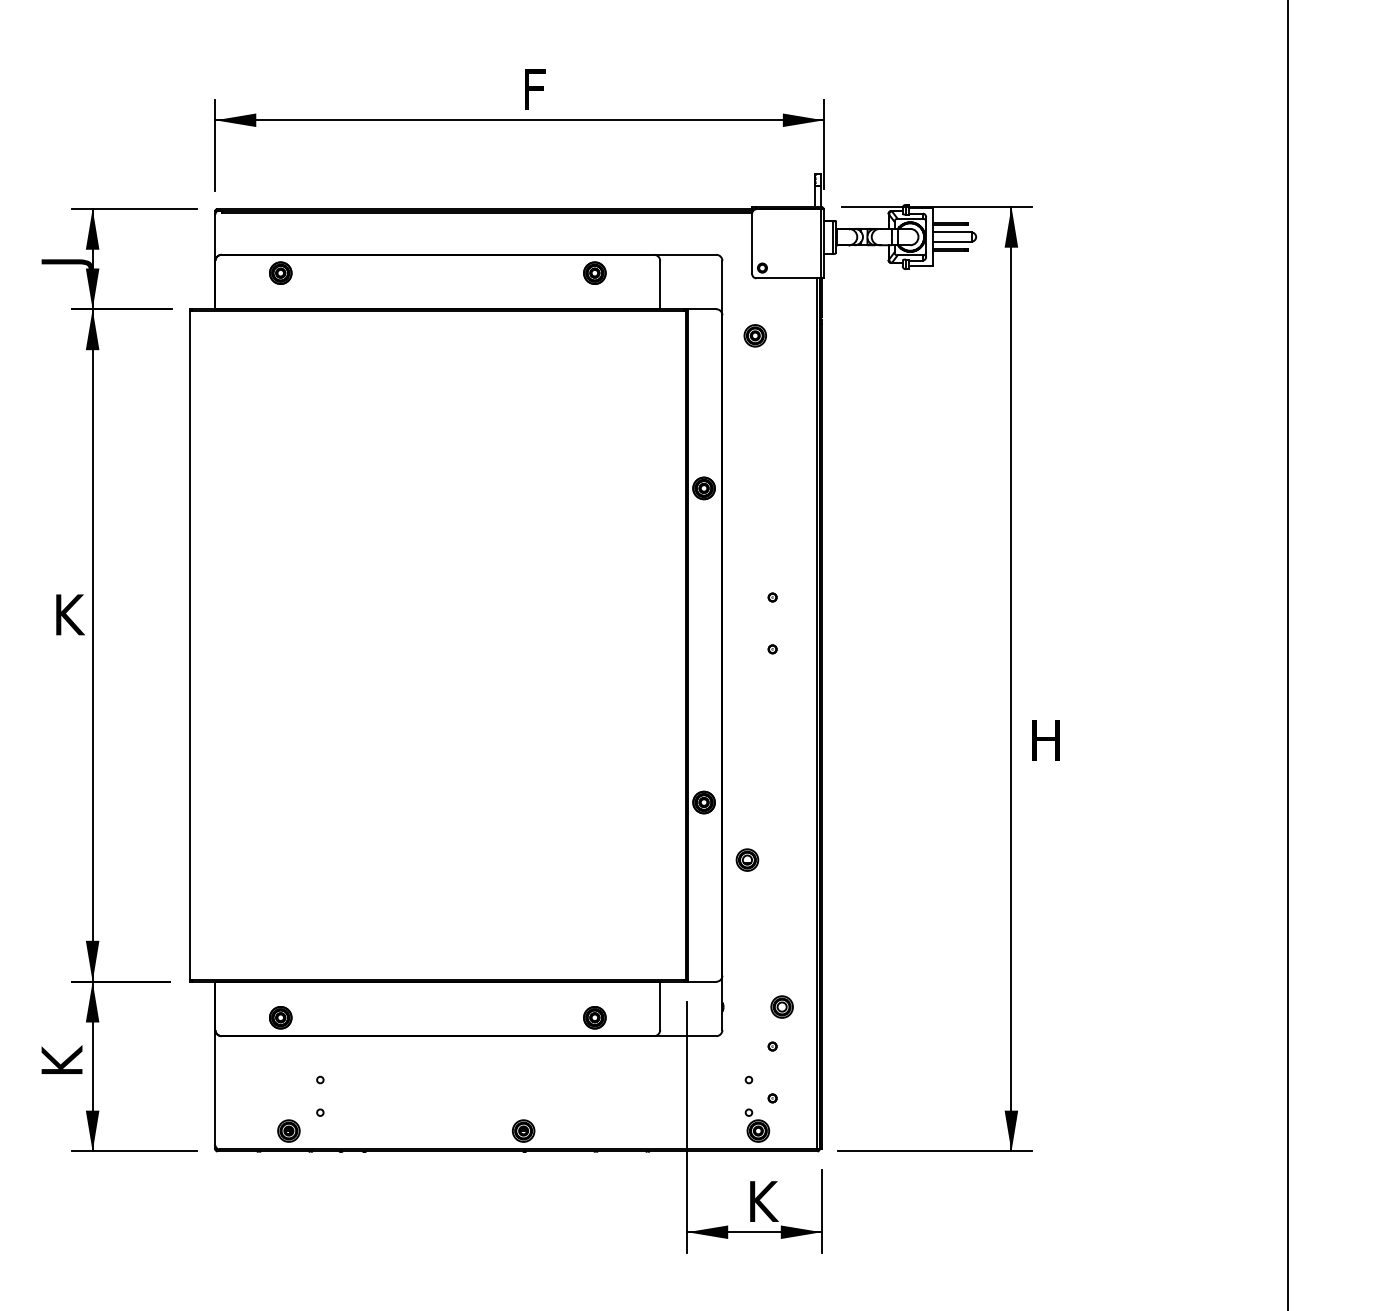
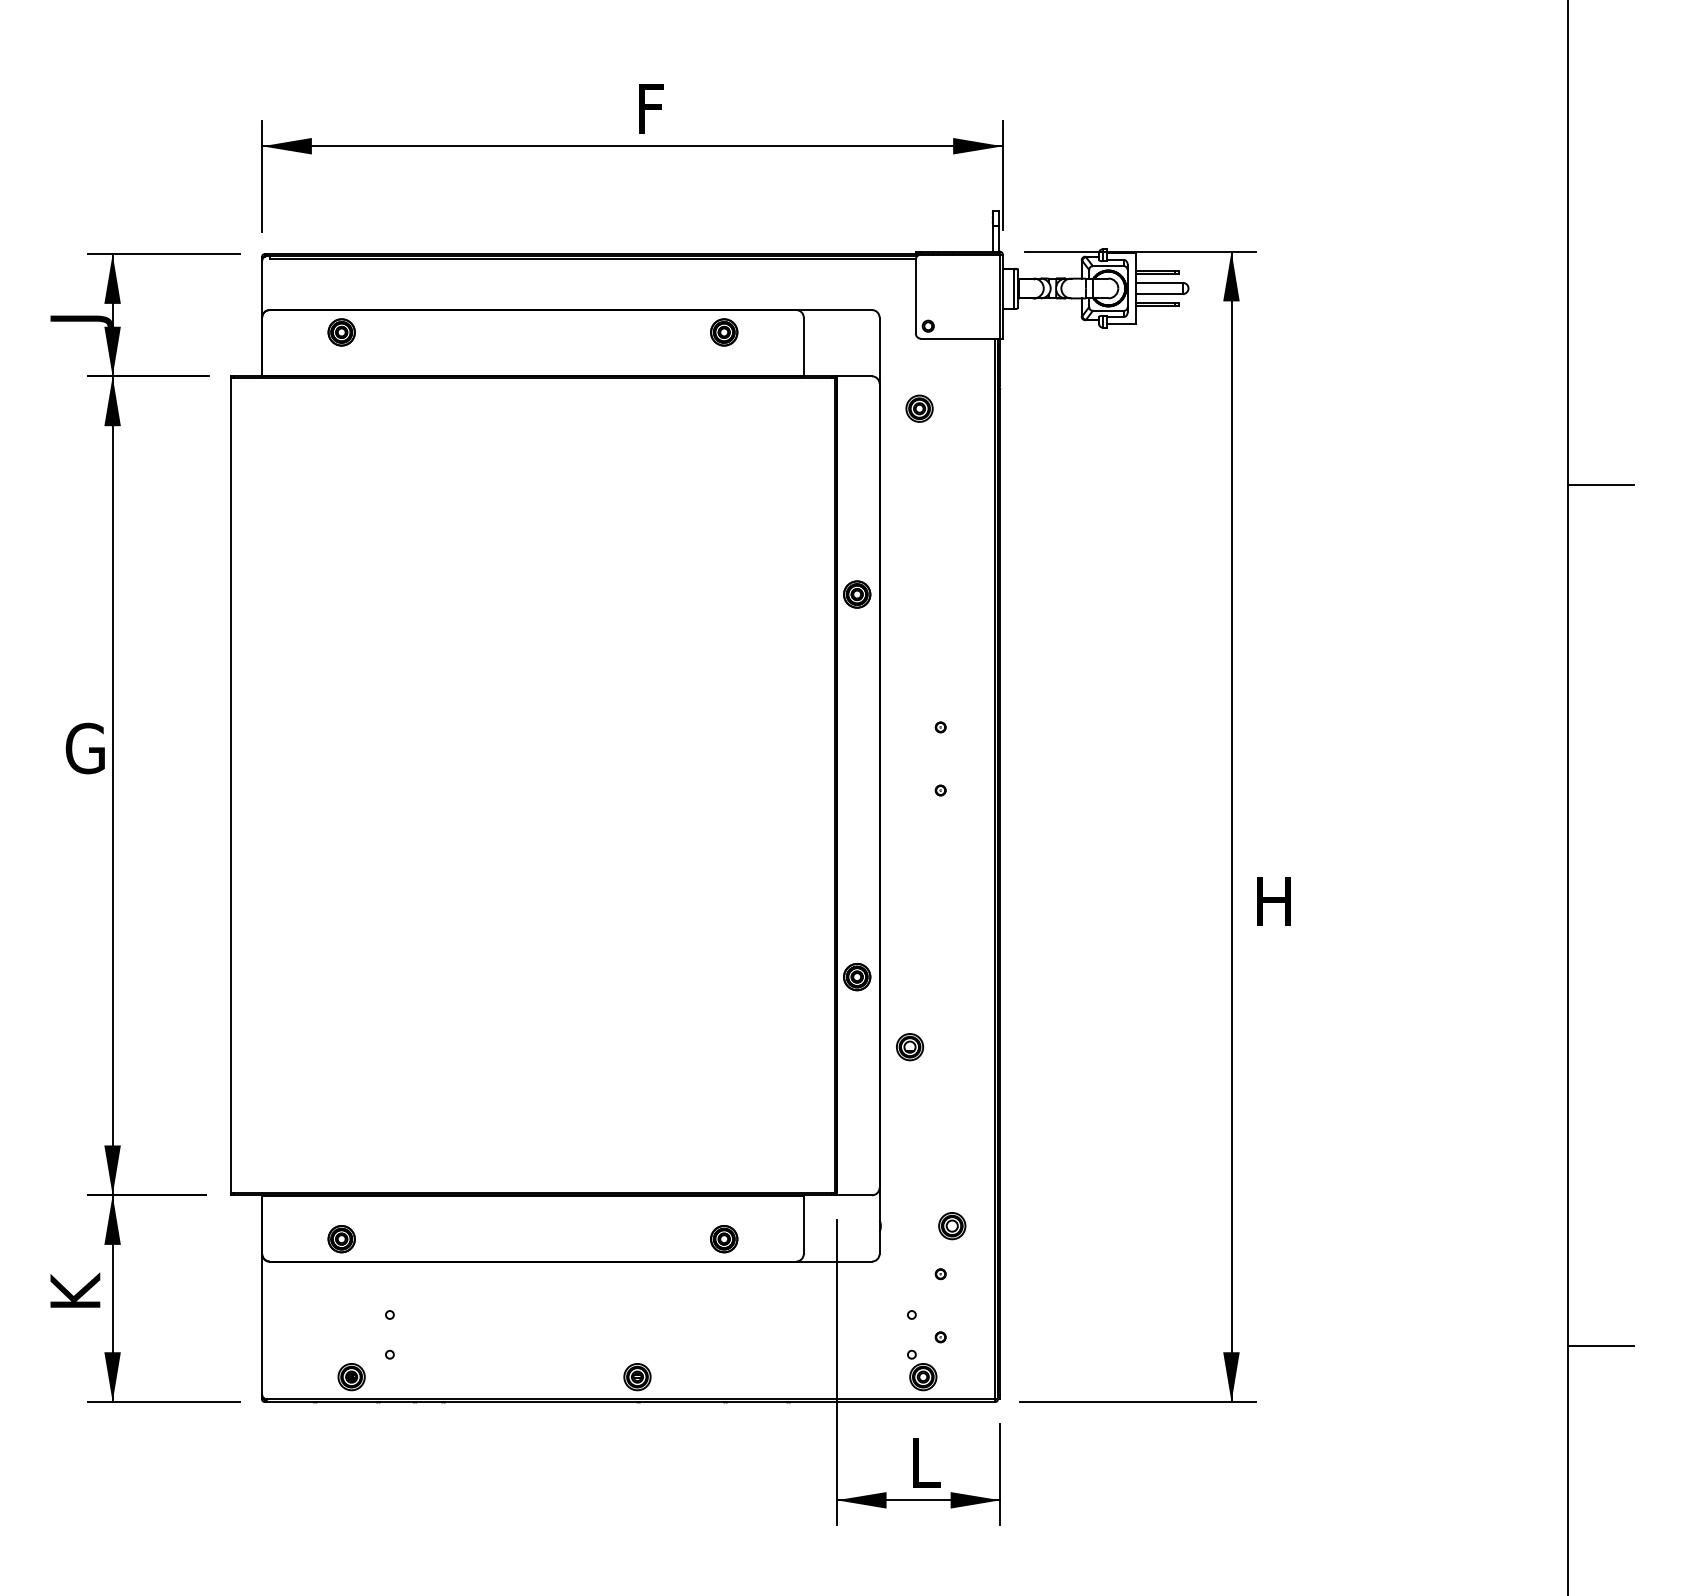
line: (1314, 398) -> (1600, 485), added
text: (69, 614) -> (84, 748), K -> G
line: (1314, 1105) -> (1600, 1346), added
text: (764, 1201) -> (930, 1462), K -> L

